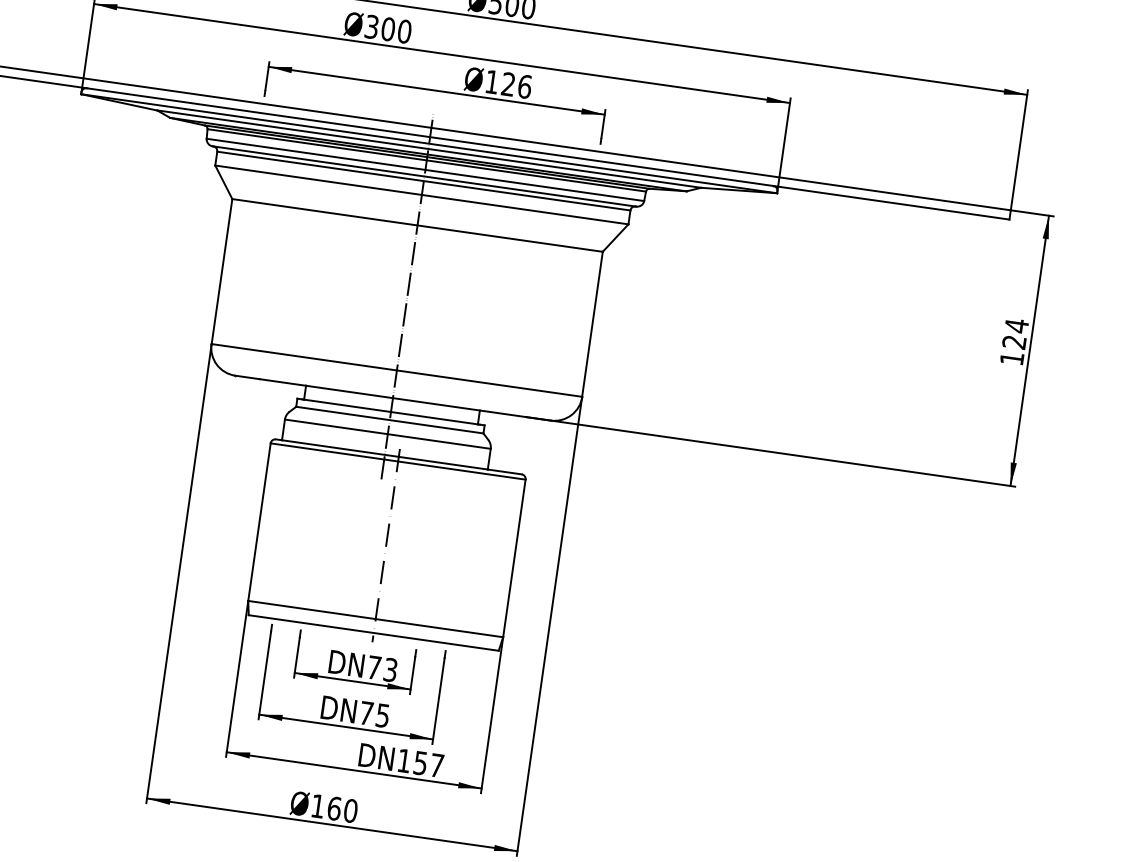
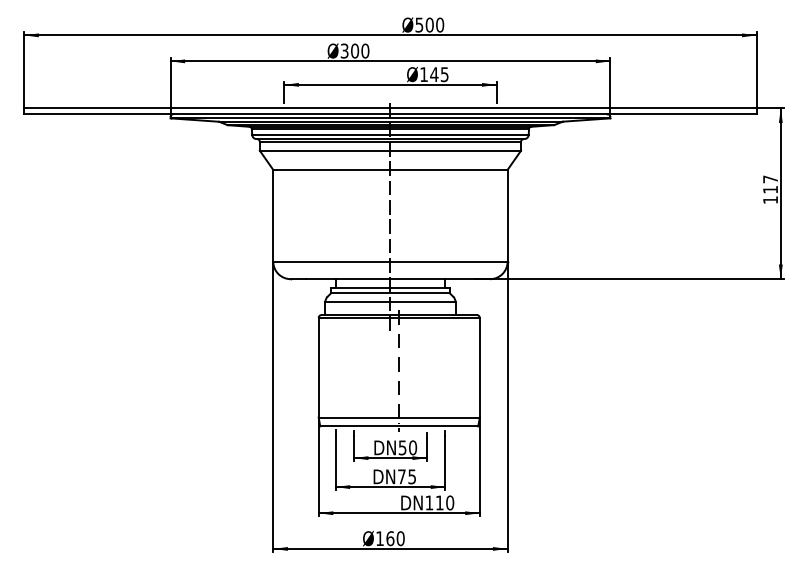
text: (516, 85) -> (439, 74), 126 -> 145
text: (1015, 333) -> (770, 184), 124 -> 117
text: (382, 668) -> (407, 447), 73 -> 50
text: (429, 763) -> (445, 502), 157 -> 110

